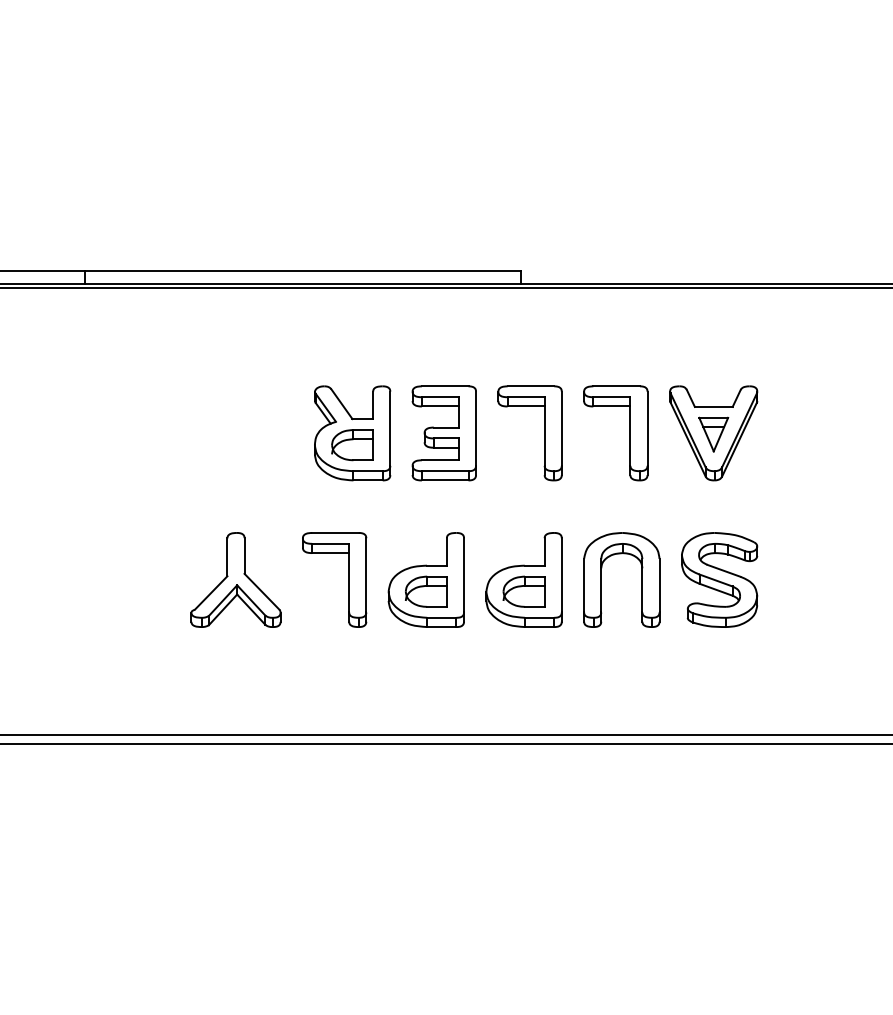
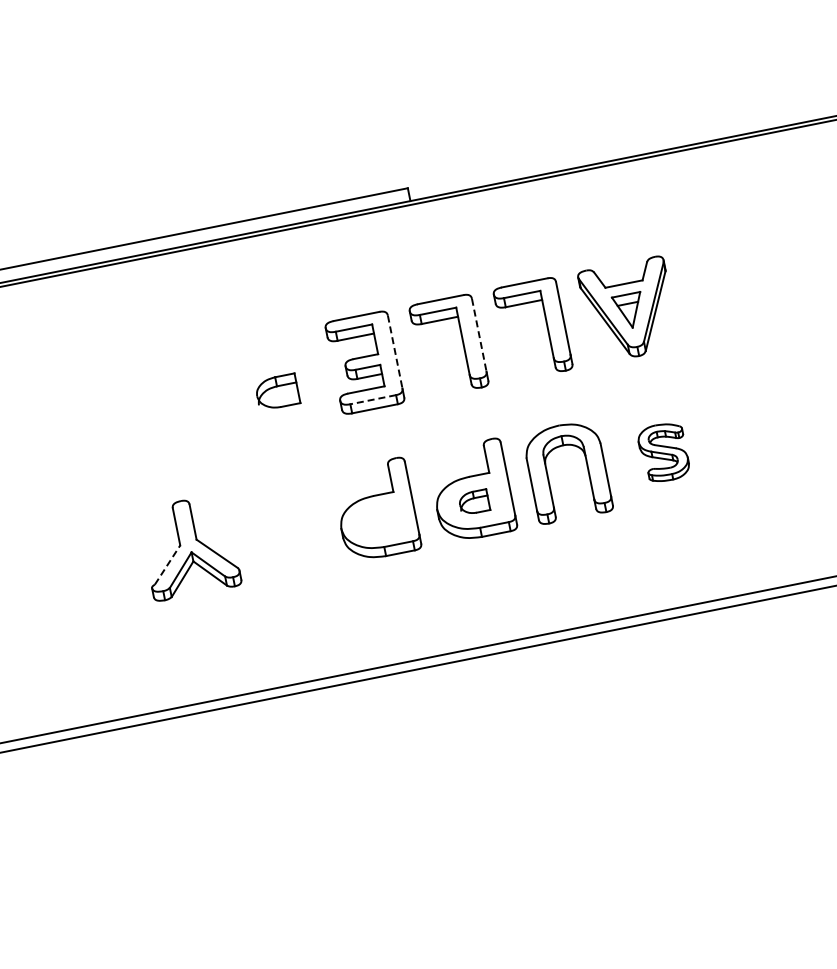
line: (476, 429) -> (395, 352), solid -> dashed
line: (561, 429) -> (479, 336), solid -> dashed
part: (352, 433) -> (274, 380), removed
line: (444, 471) -> (372, 400), solid -> dashed
part: (348, 579) -> (299, 524), removed
part: (719, 579) -> (663, 452), size x0.6
part: (426, 591) -> (378, 521), removed
part: (523, 591) -> (473, 502), size x0.7
line: (211, 592) -> (167, 564), solid -> dashed

